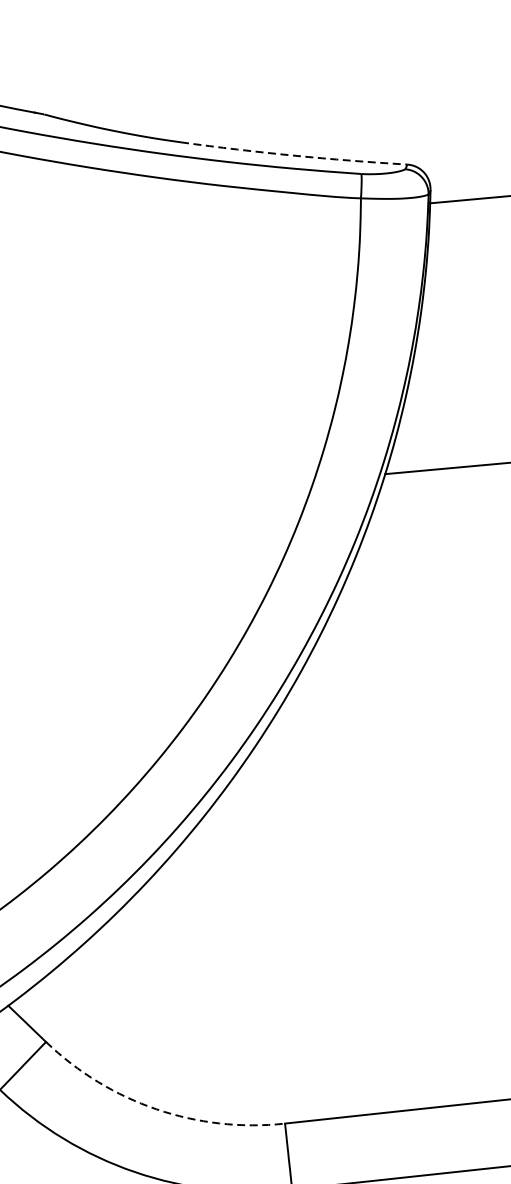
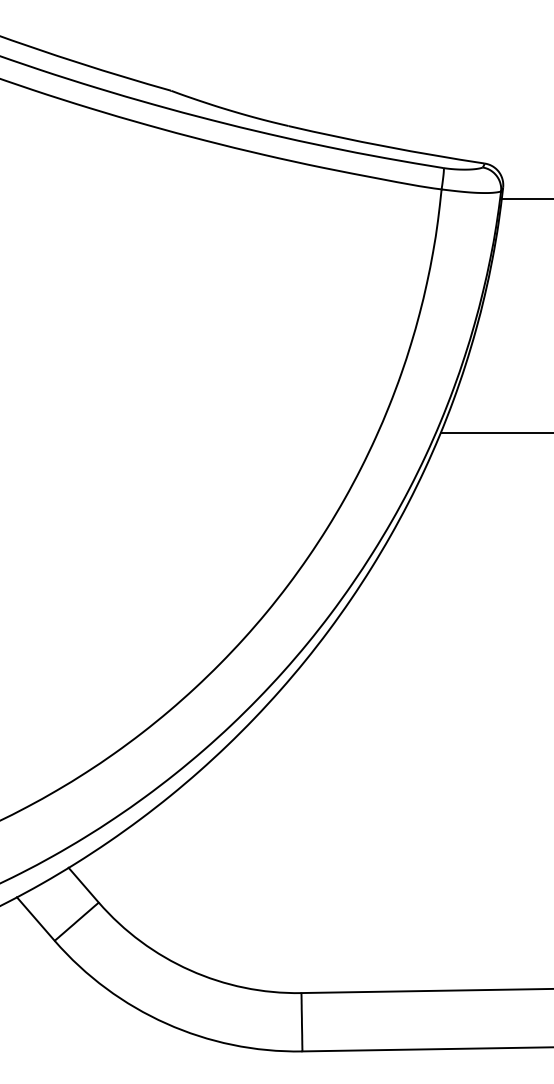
arc: (294, 155) -> (386, 146), dashed -> solid
arc: (156, 1109) -> (190, 970), dashed -> solid

